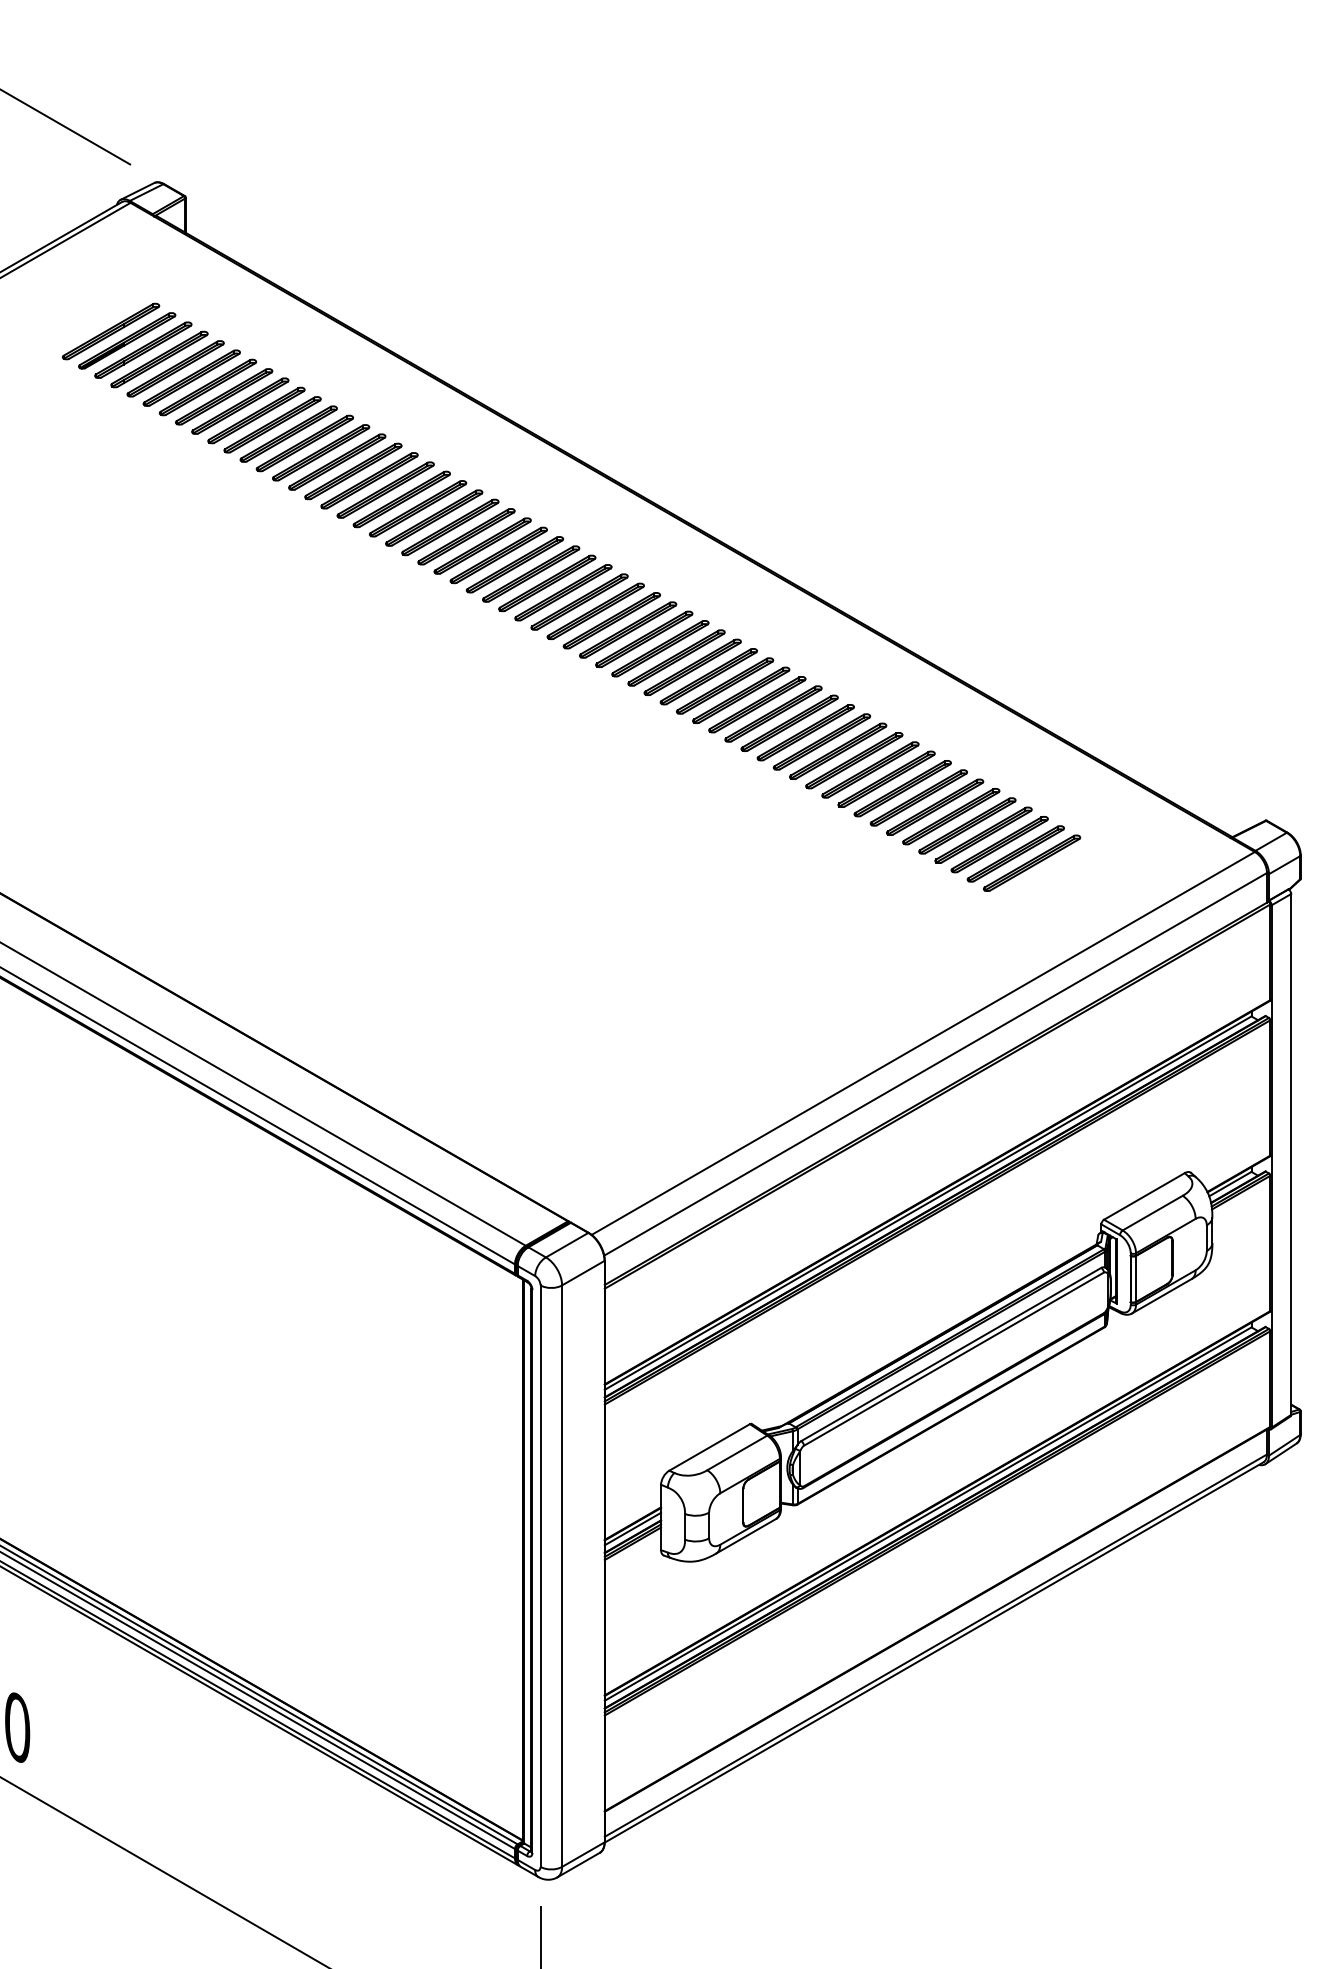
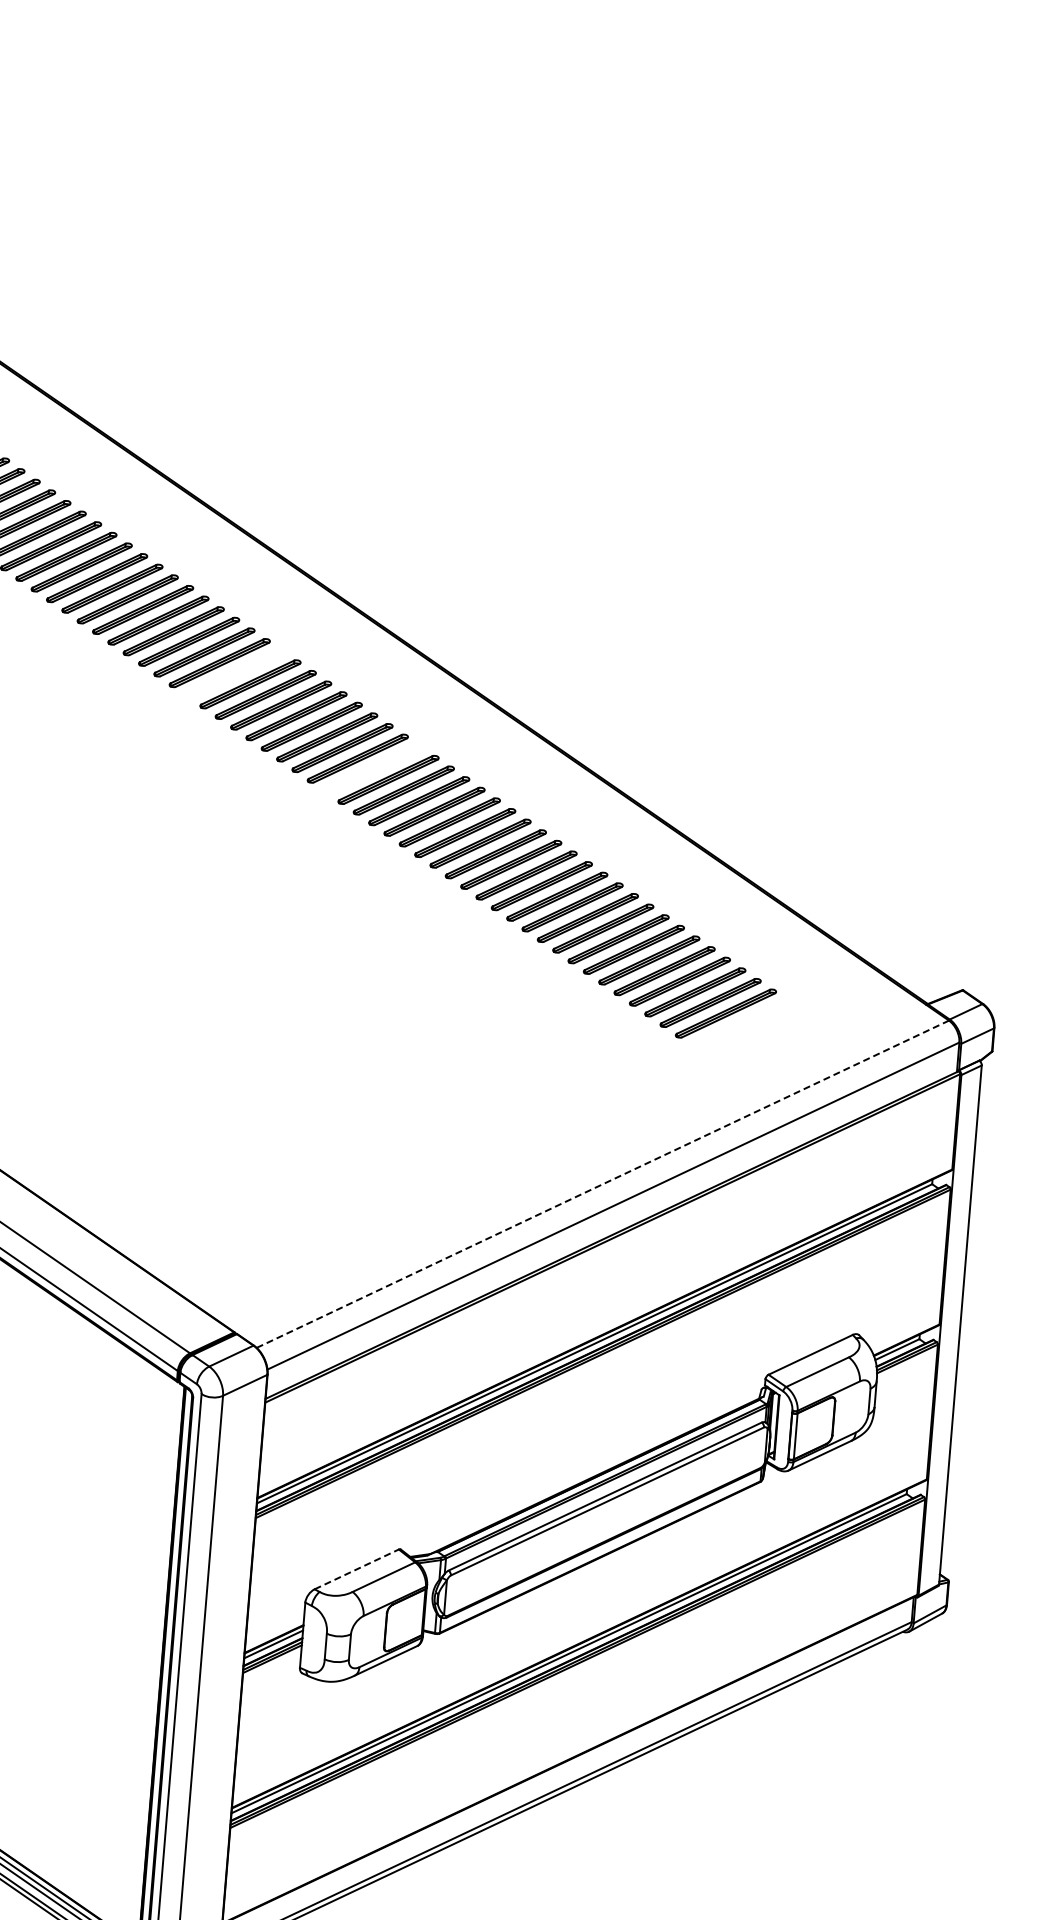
part: (514, 564) -> (234, 673), removed
part: (660, 648) -> (373, 769), removed
line: (923, 1043) -> (603, 1184), solid -> dashed
line: (709, 1447) -> (356, 1569), solid -> dashed

